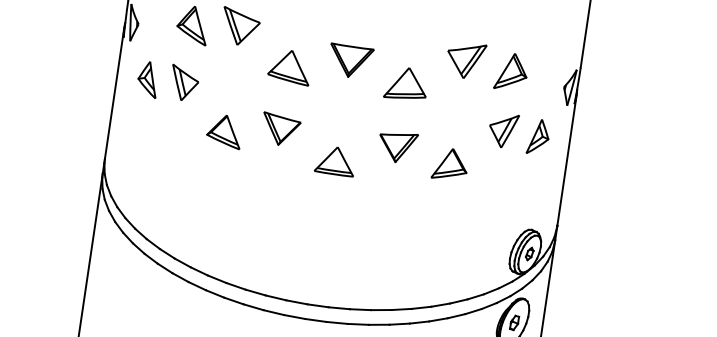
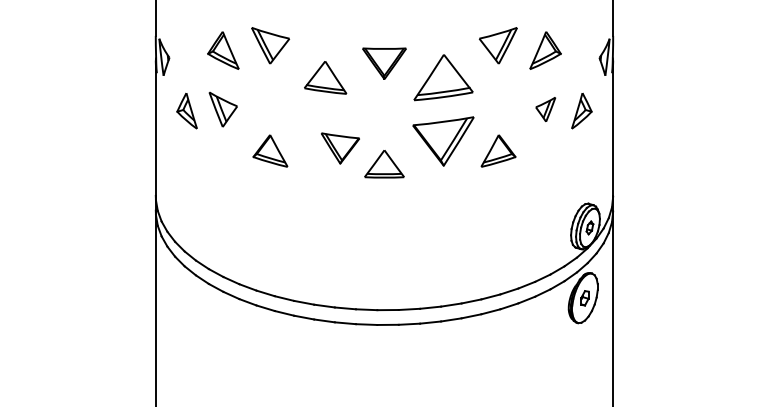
part: (405, 83) -> (442, 77), size x1.4
part: (279, 129) -> (339, 148), moved
part: (503, 130) -> (545, 109), size x0.7
part: (397, 147) -> (443, 141), size x1.6

